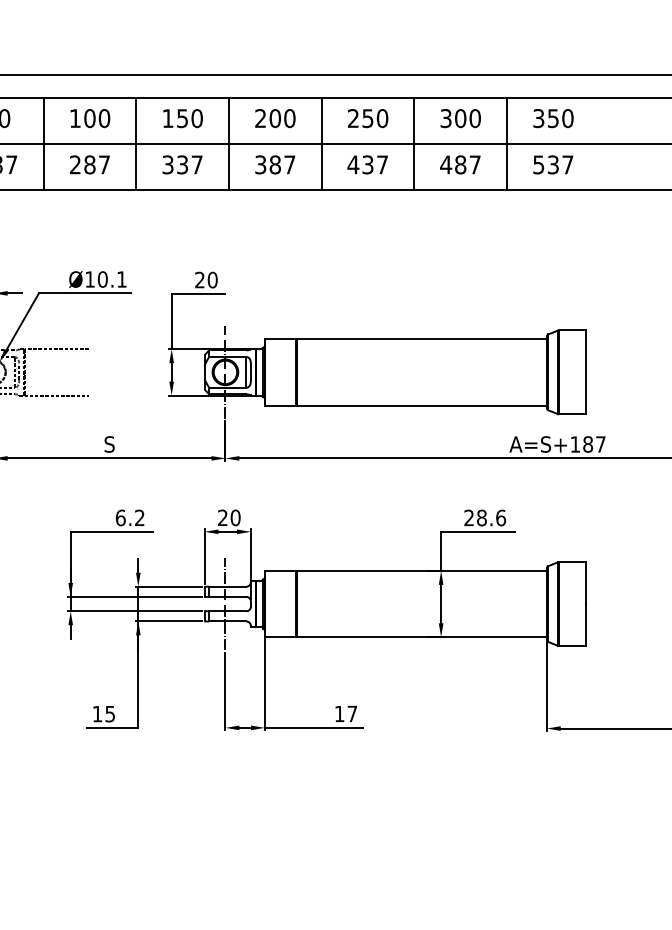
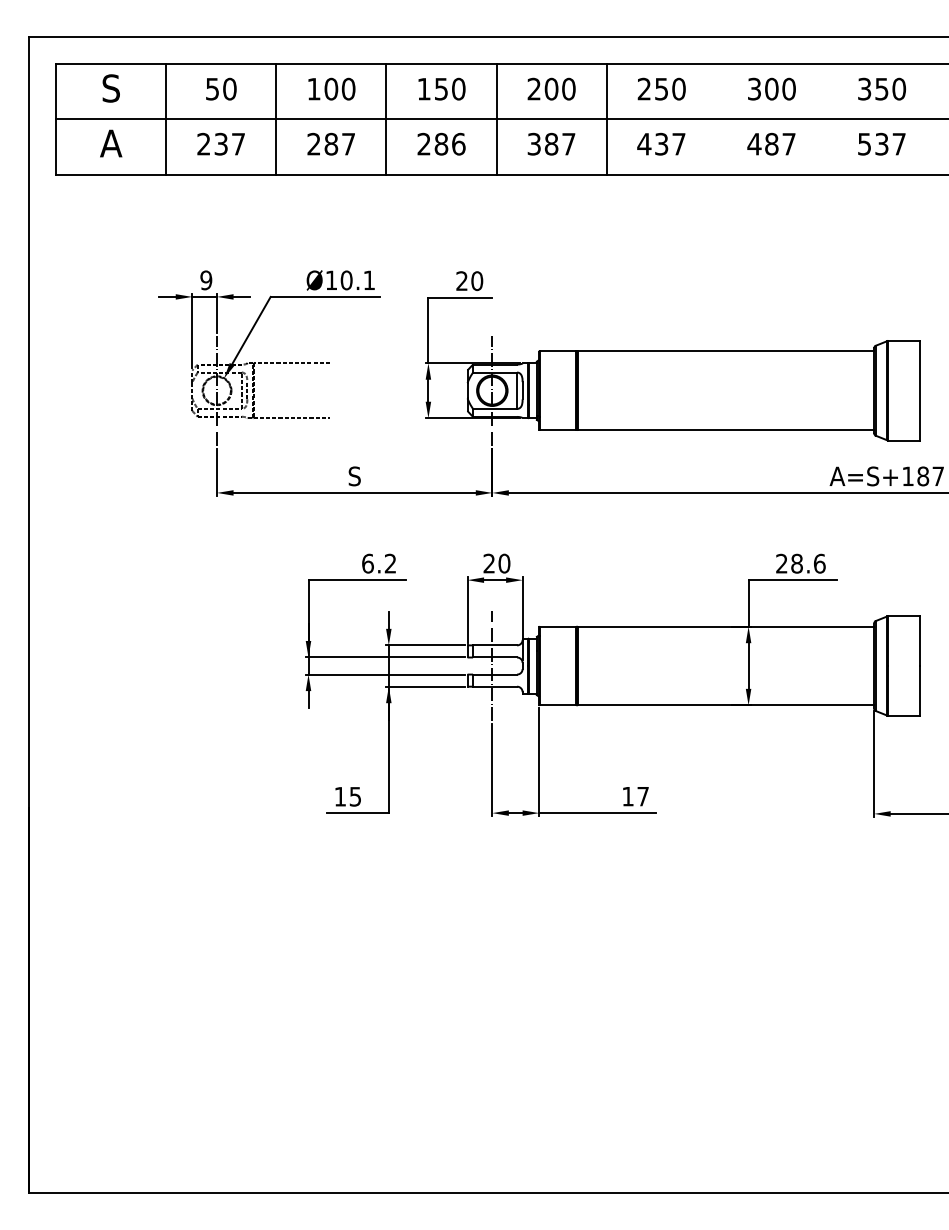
line: (414, 144) -> (716, 119), removed
line: (506, 144) -> (826, 119), removed
text: (182, 164) -> (441, 143), 337 -> 286

